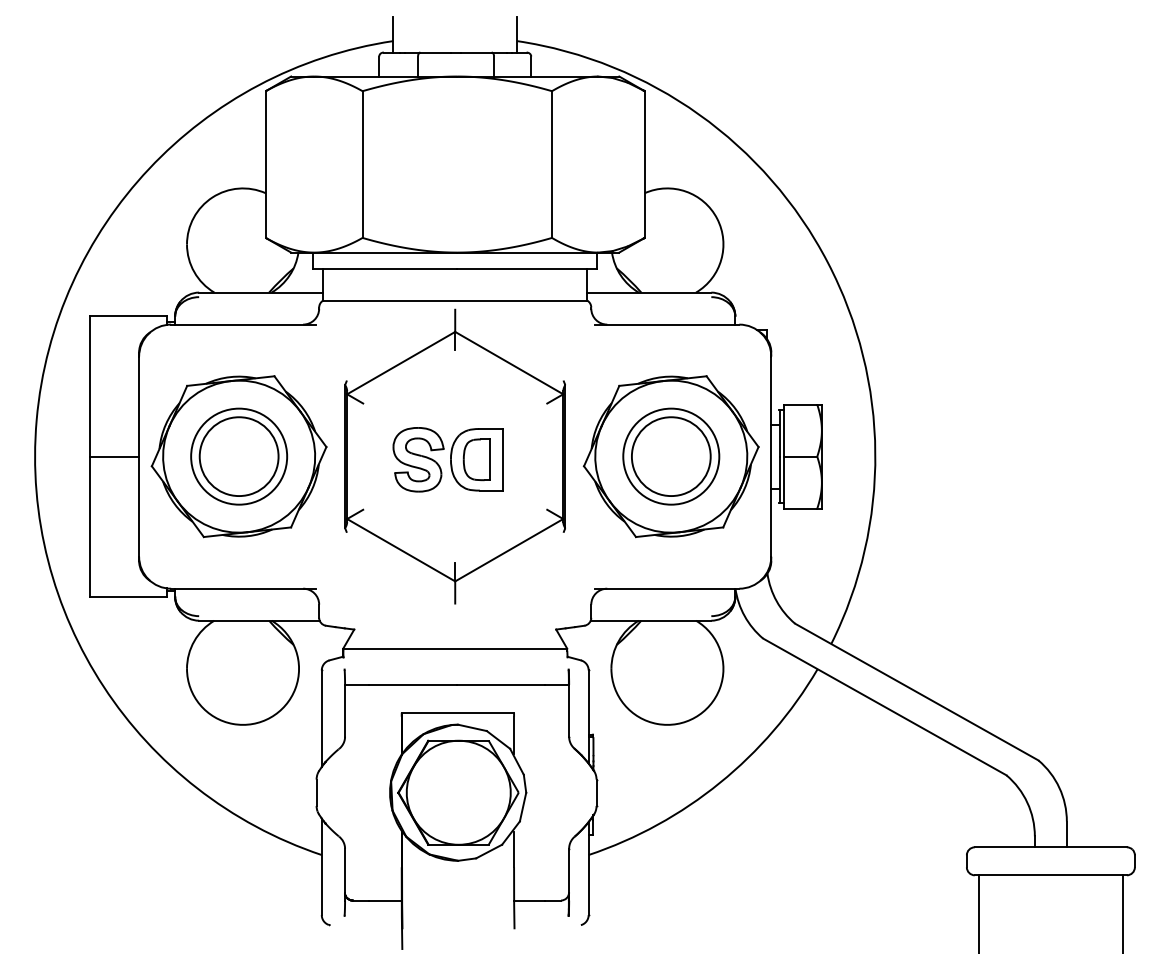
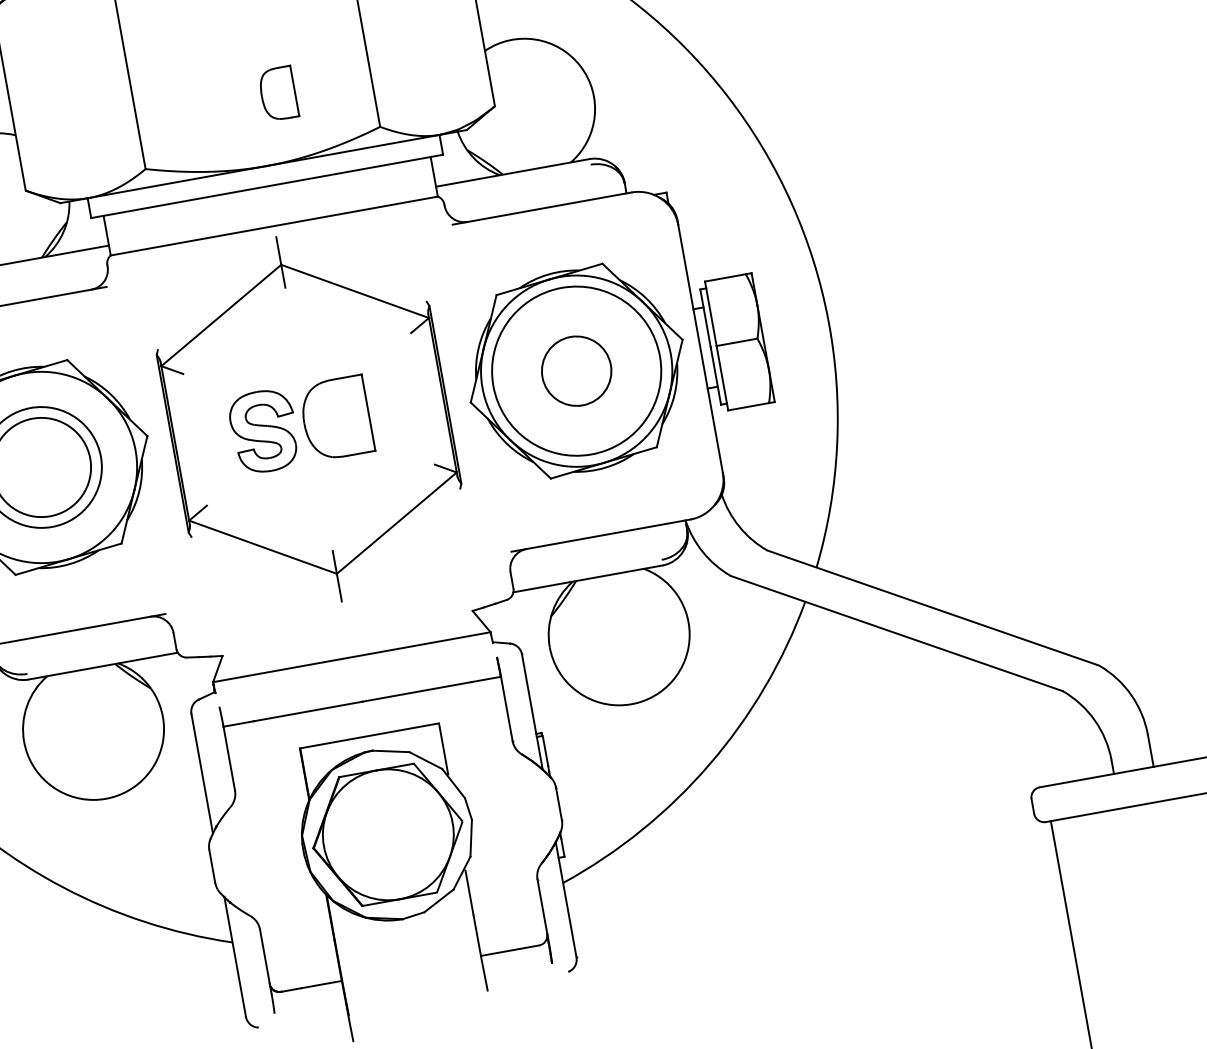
circle: (670, 456) -> (575, 371), size x0.7
circle: (671, 456) -> (576, 370), size x1.4
part: (476, 459) -> (277, 93), moved

